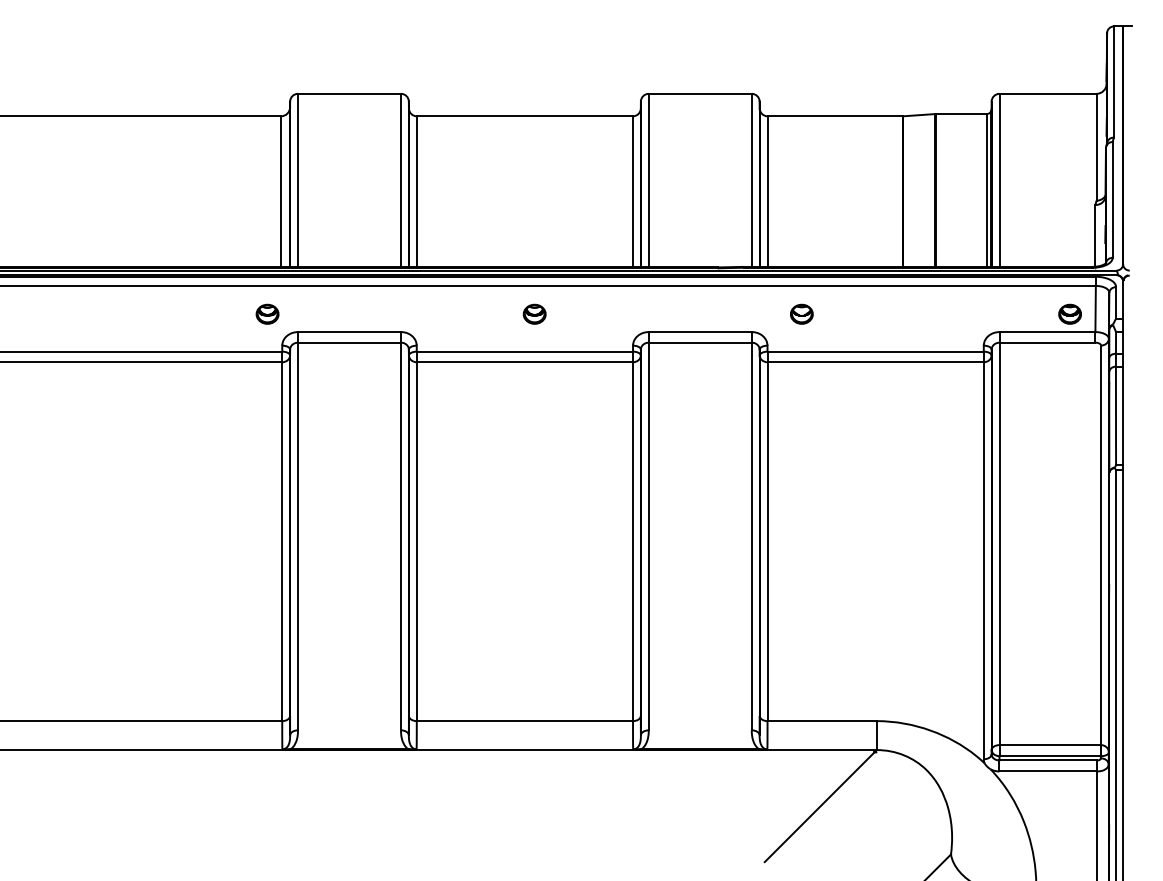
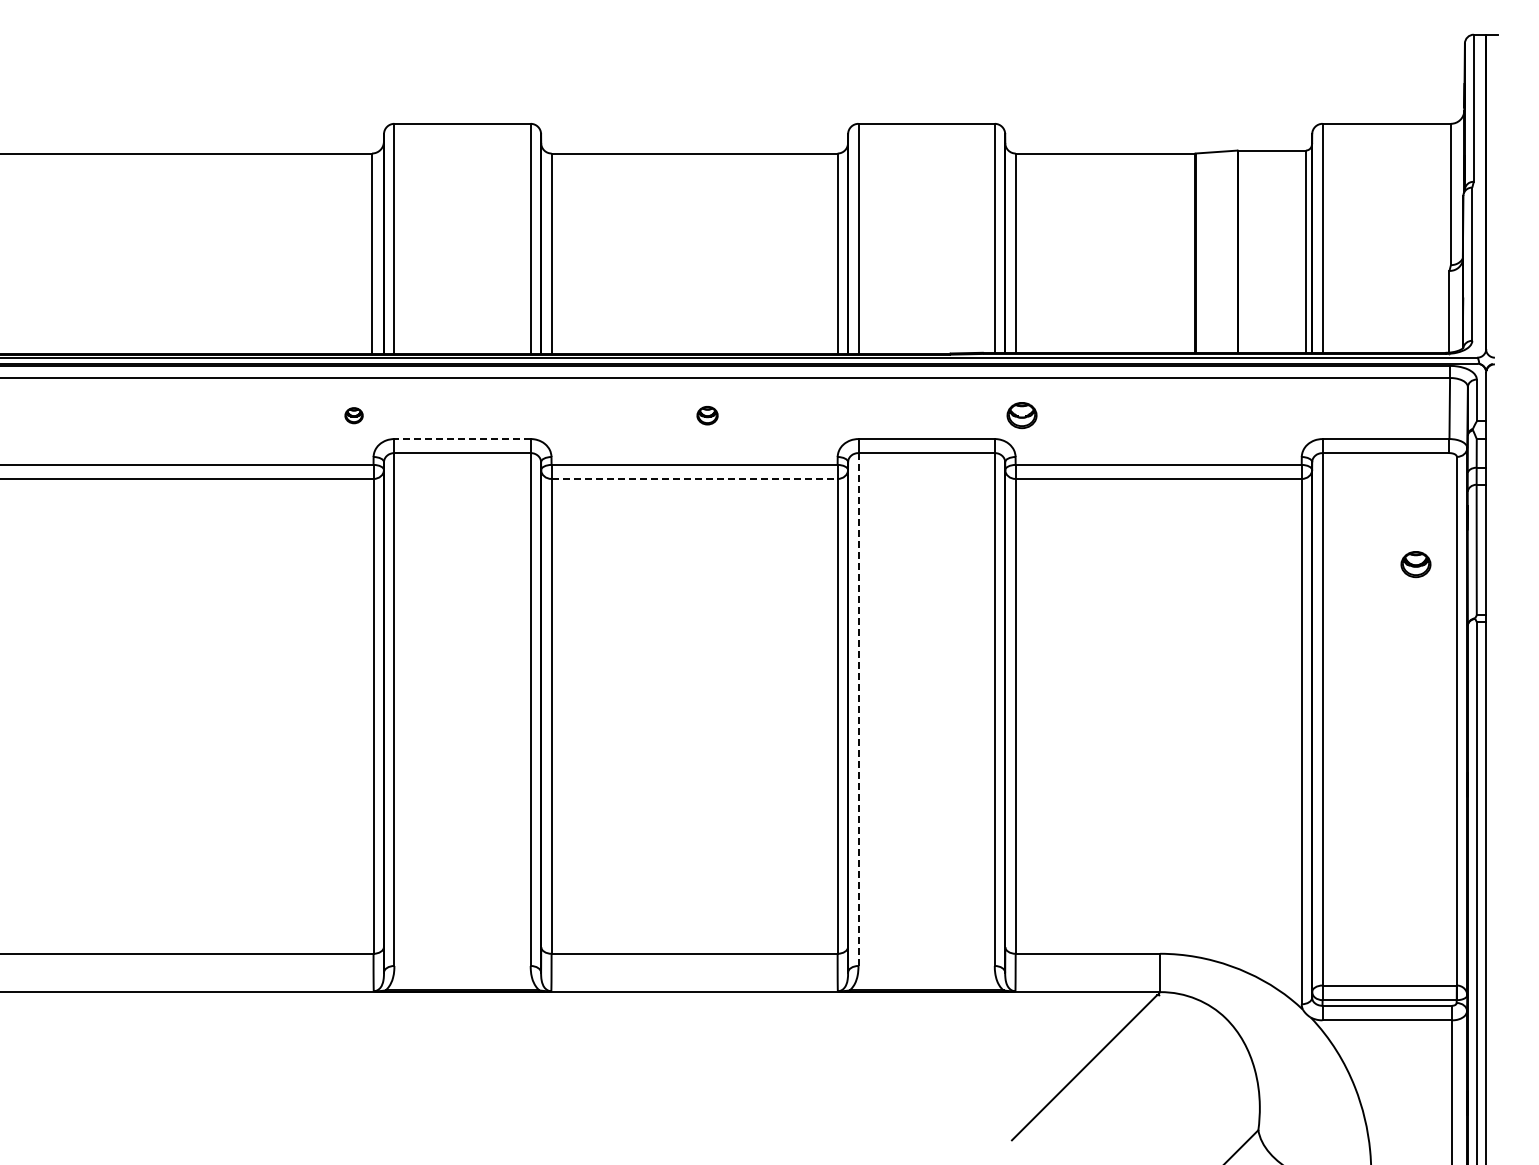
part: (267, 314) -> (353, 415), size x0.6
part: (534, 314) -> (707, 415), size x0.7
part: (801, 314) -> (1021, 415), moved
part: (1069, 314) -> (1415, 564), moved
line: (349, 332) -> (462, 439), solid -> dashed
line: (525, 361) -> (695, 478), solid -> dashed
line: (648, 537) -> (858, 710), solid -> dashed

